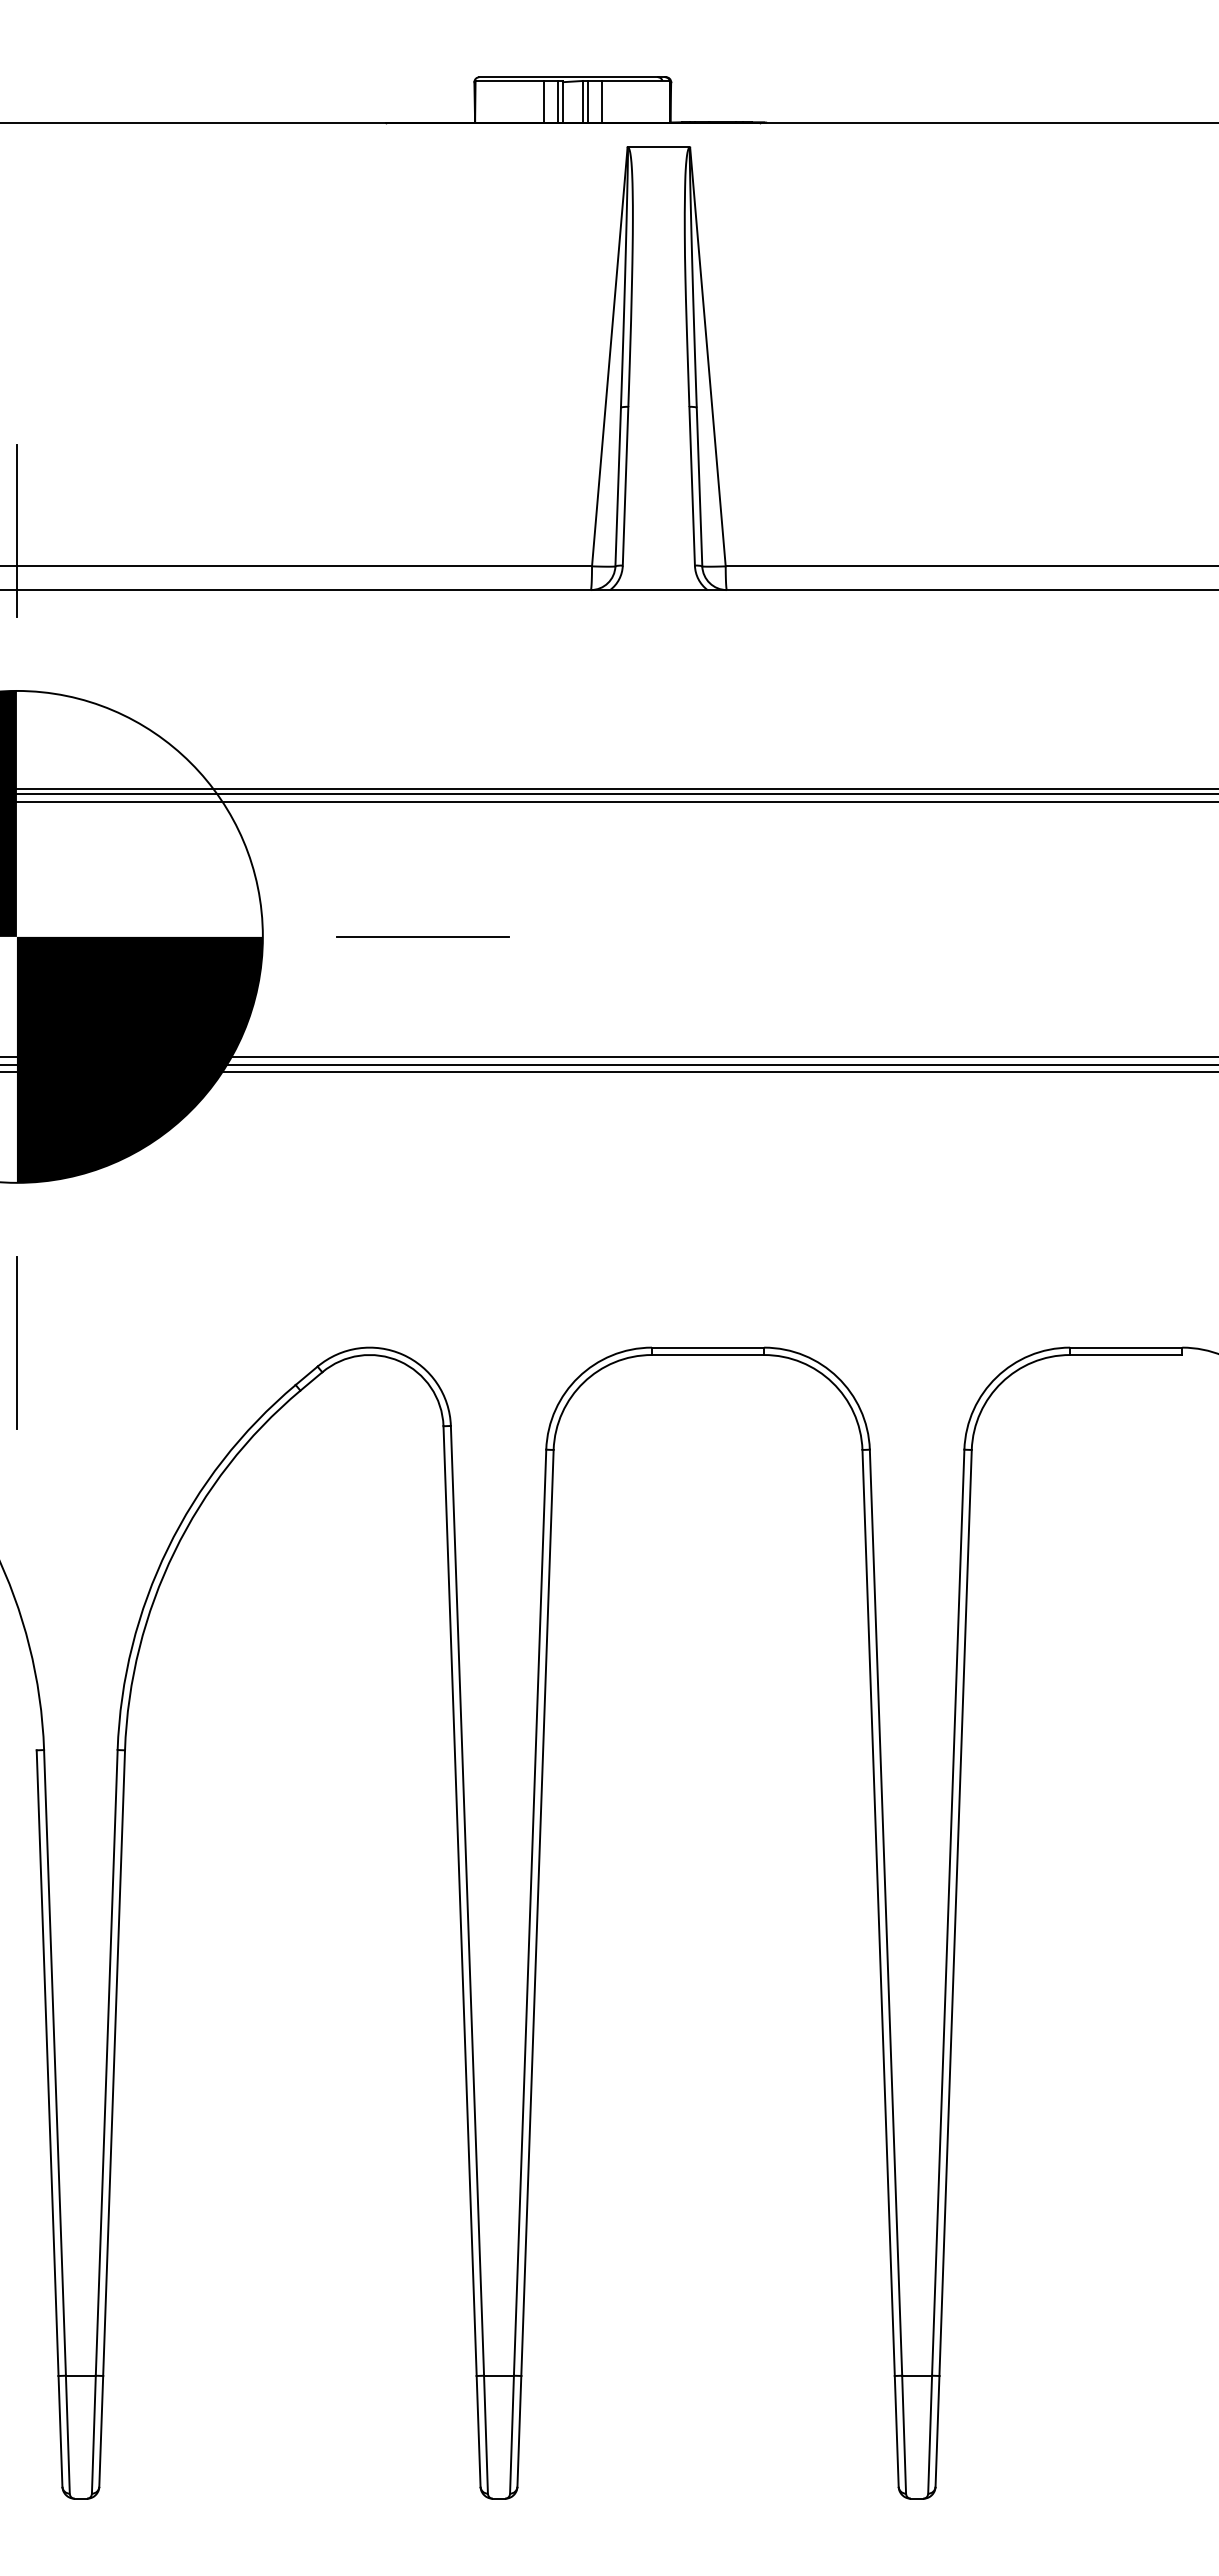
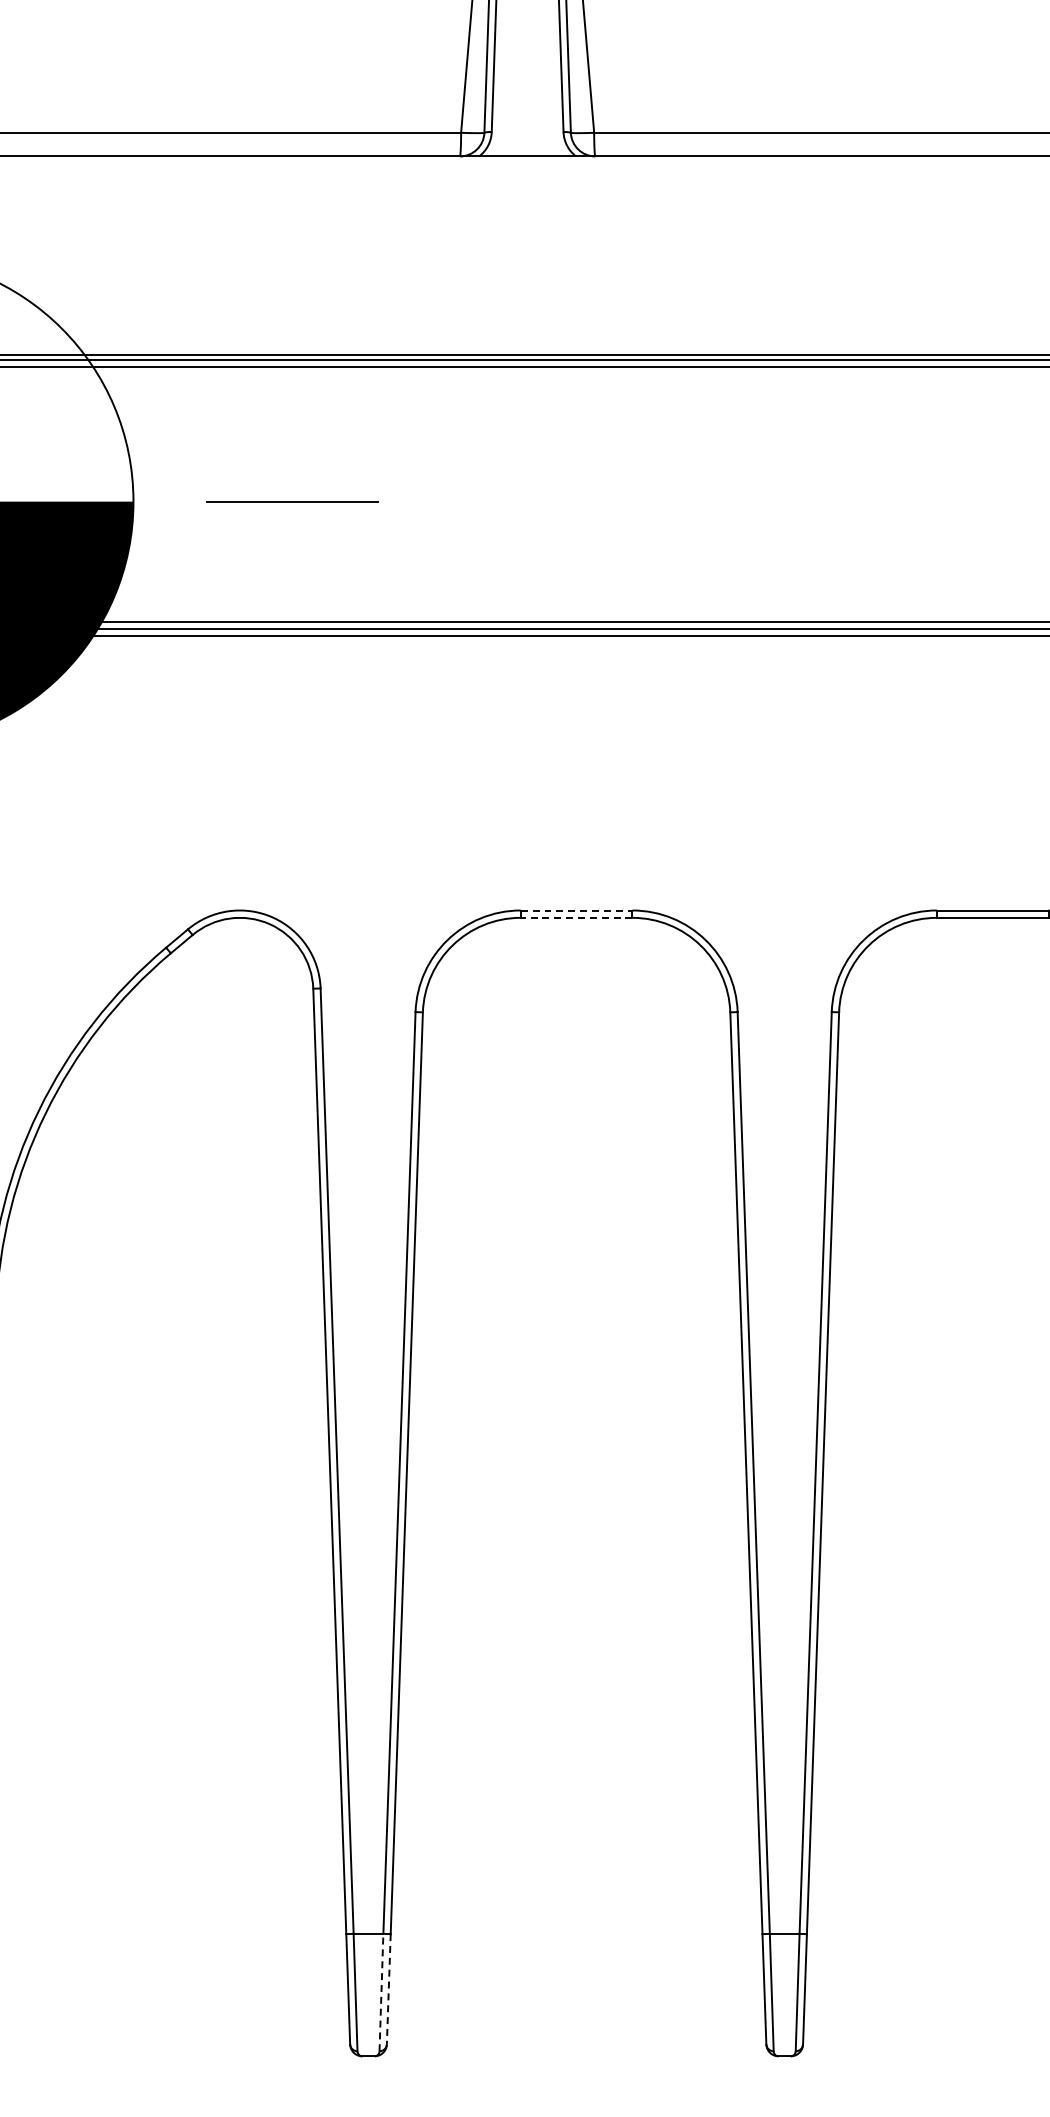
line: (708, 1347) -> (577, 910), solid -> dashed
line: (707, 1355) -> (576, 918), solid -> dashed
line: (519, 2431) -> (388, 1989), solid -> dashed
line: (512, 2434) -> (381, 1992), solid -> dashed

